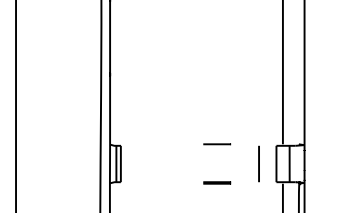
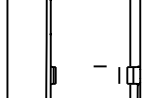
line: (216, 183) -> (99, 84), removed

